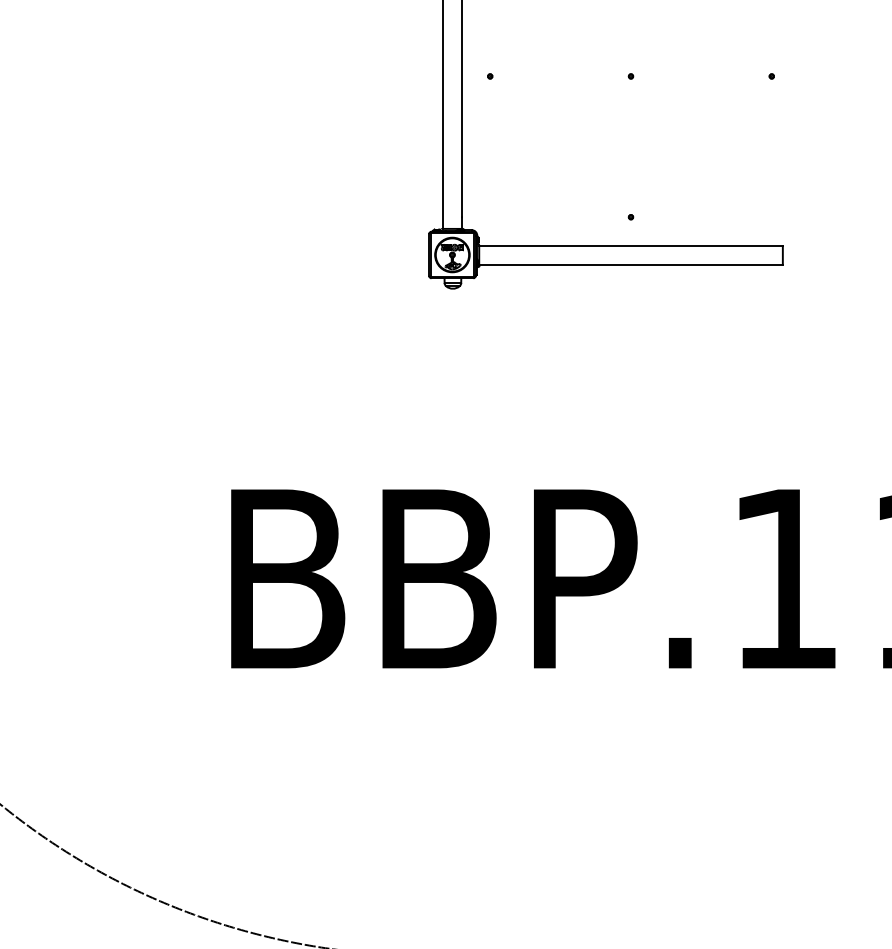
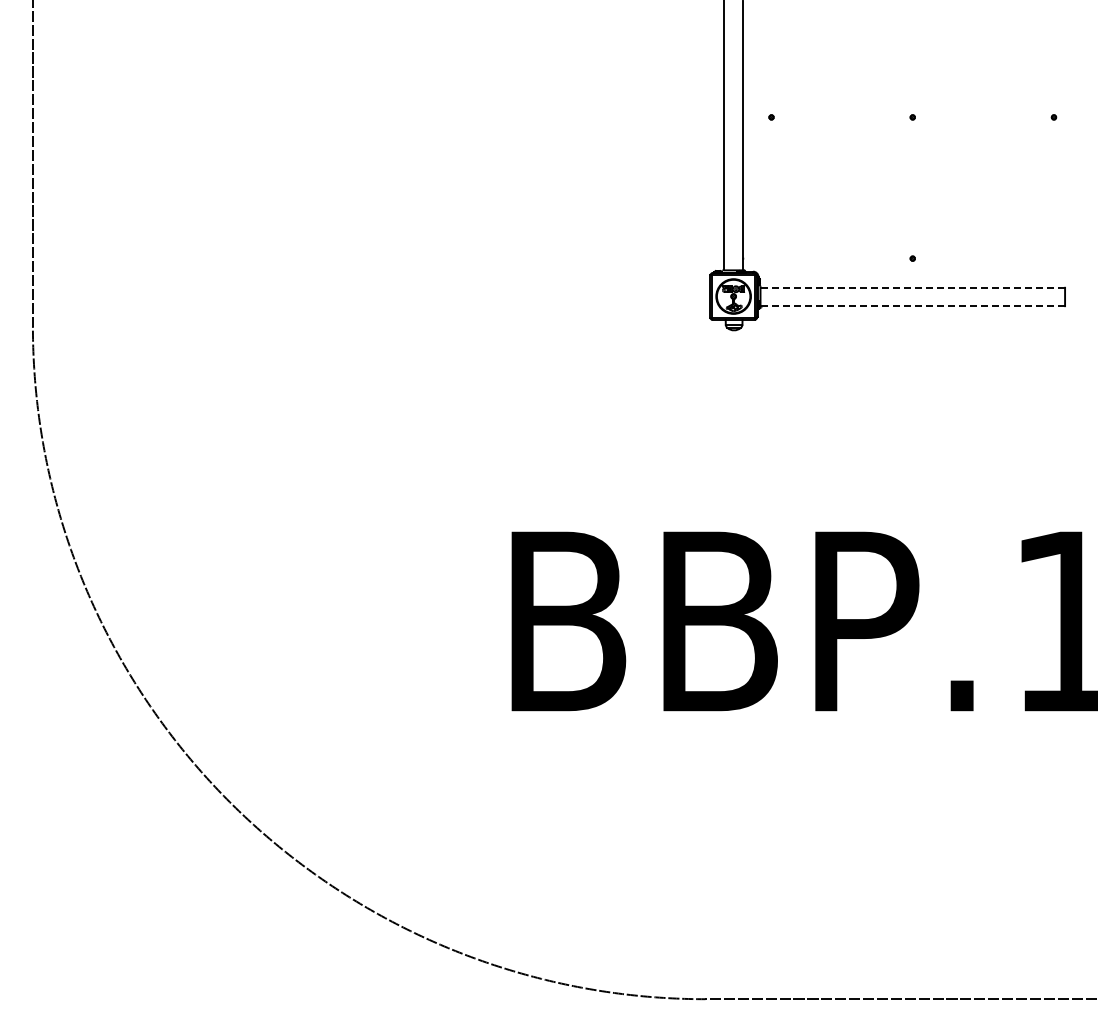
line: (631, 246) -> (913, 287), solid -> dashed
line: (631, 264) -> (913, 306), solid -> dashed

